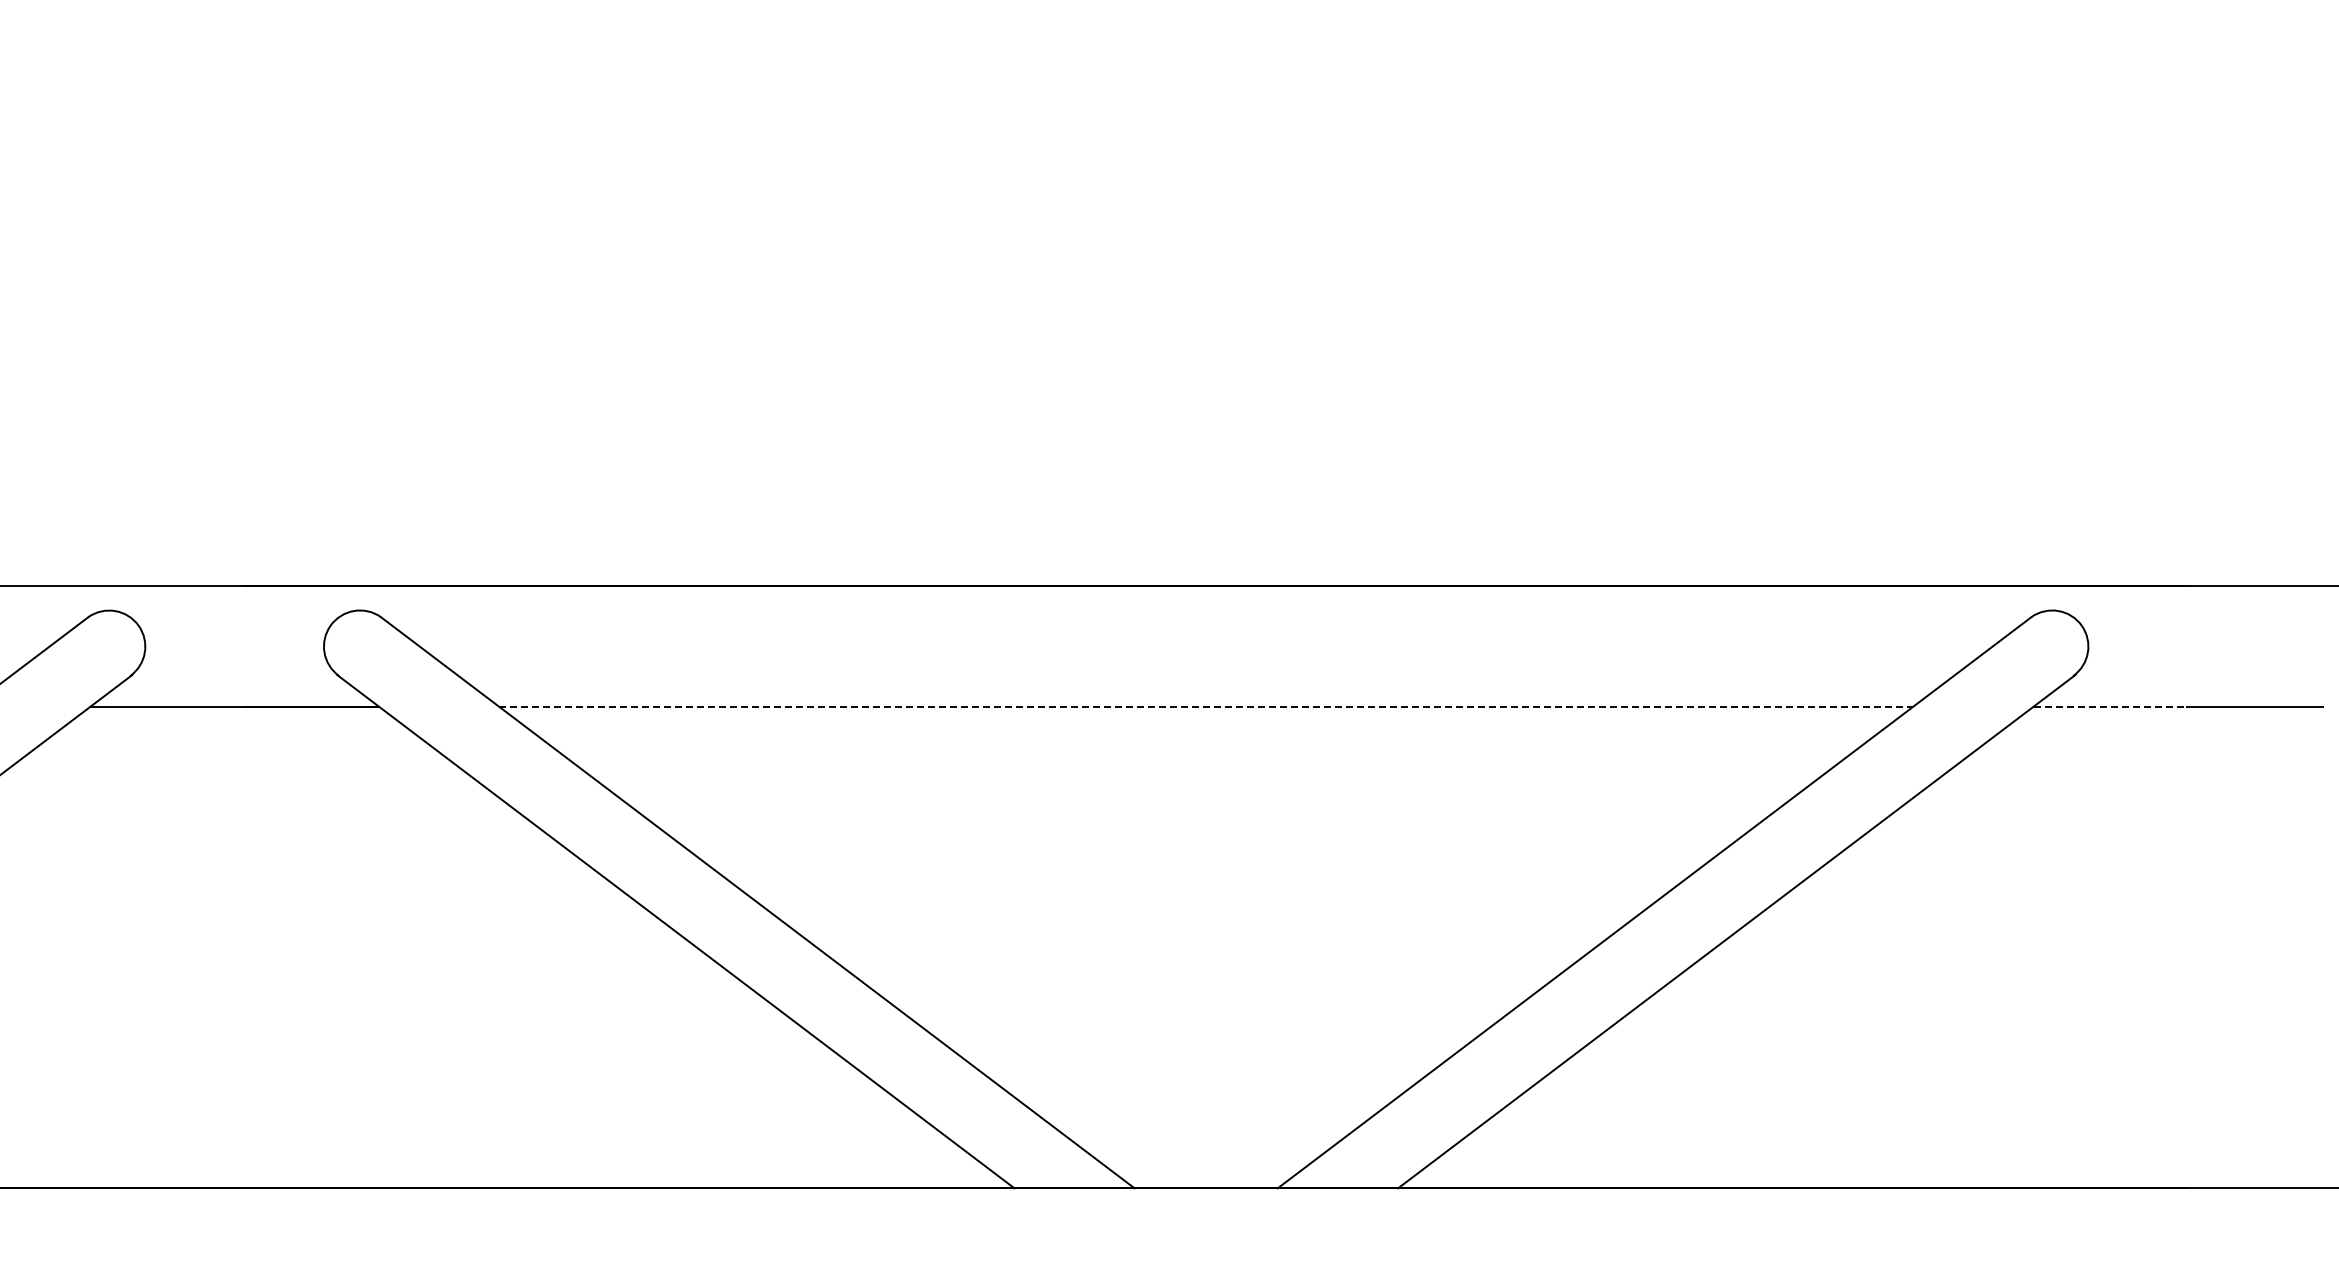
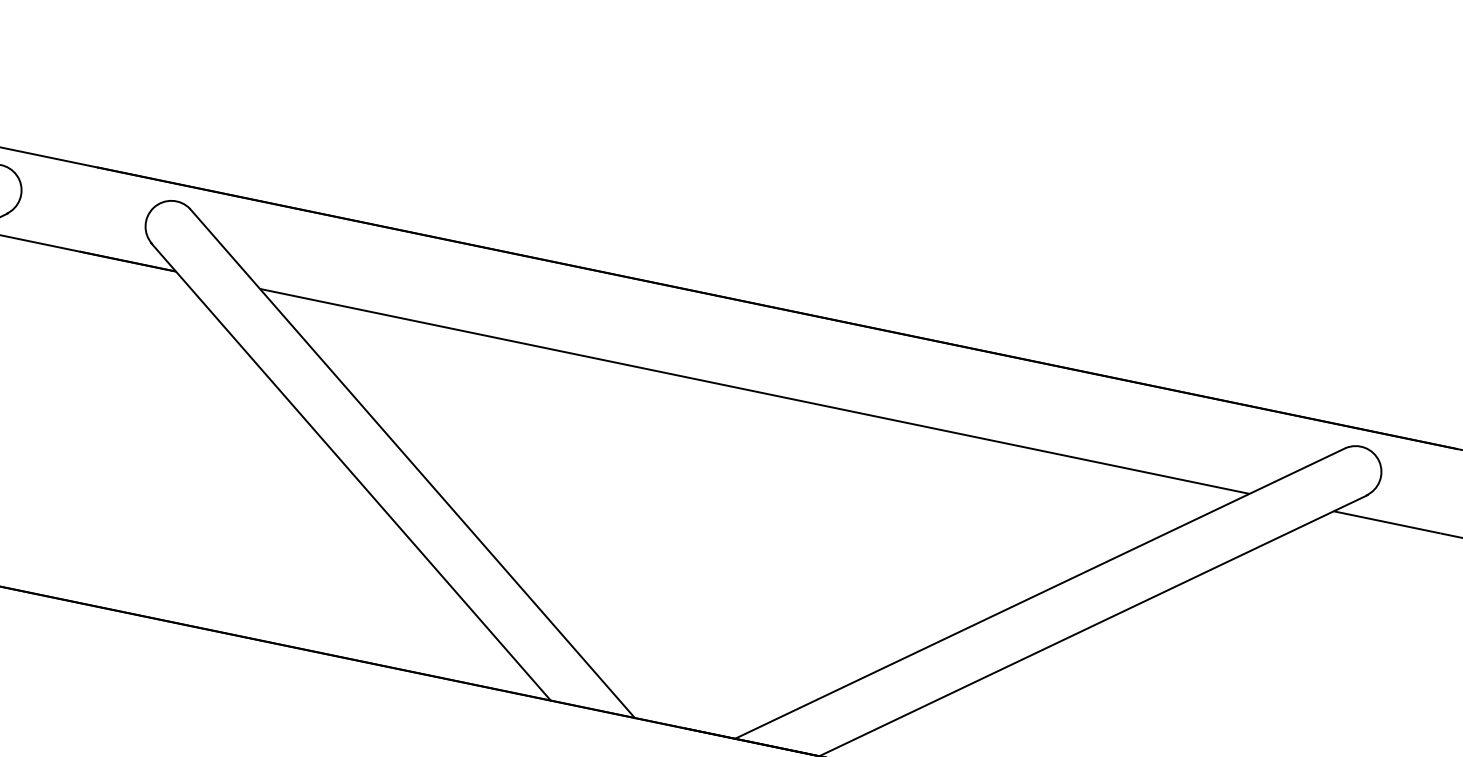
line: (1206, 706) -> (755, 391), dashed -> solid
line: (2110, 706) -> (1387, 522), dashed -> solid

